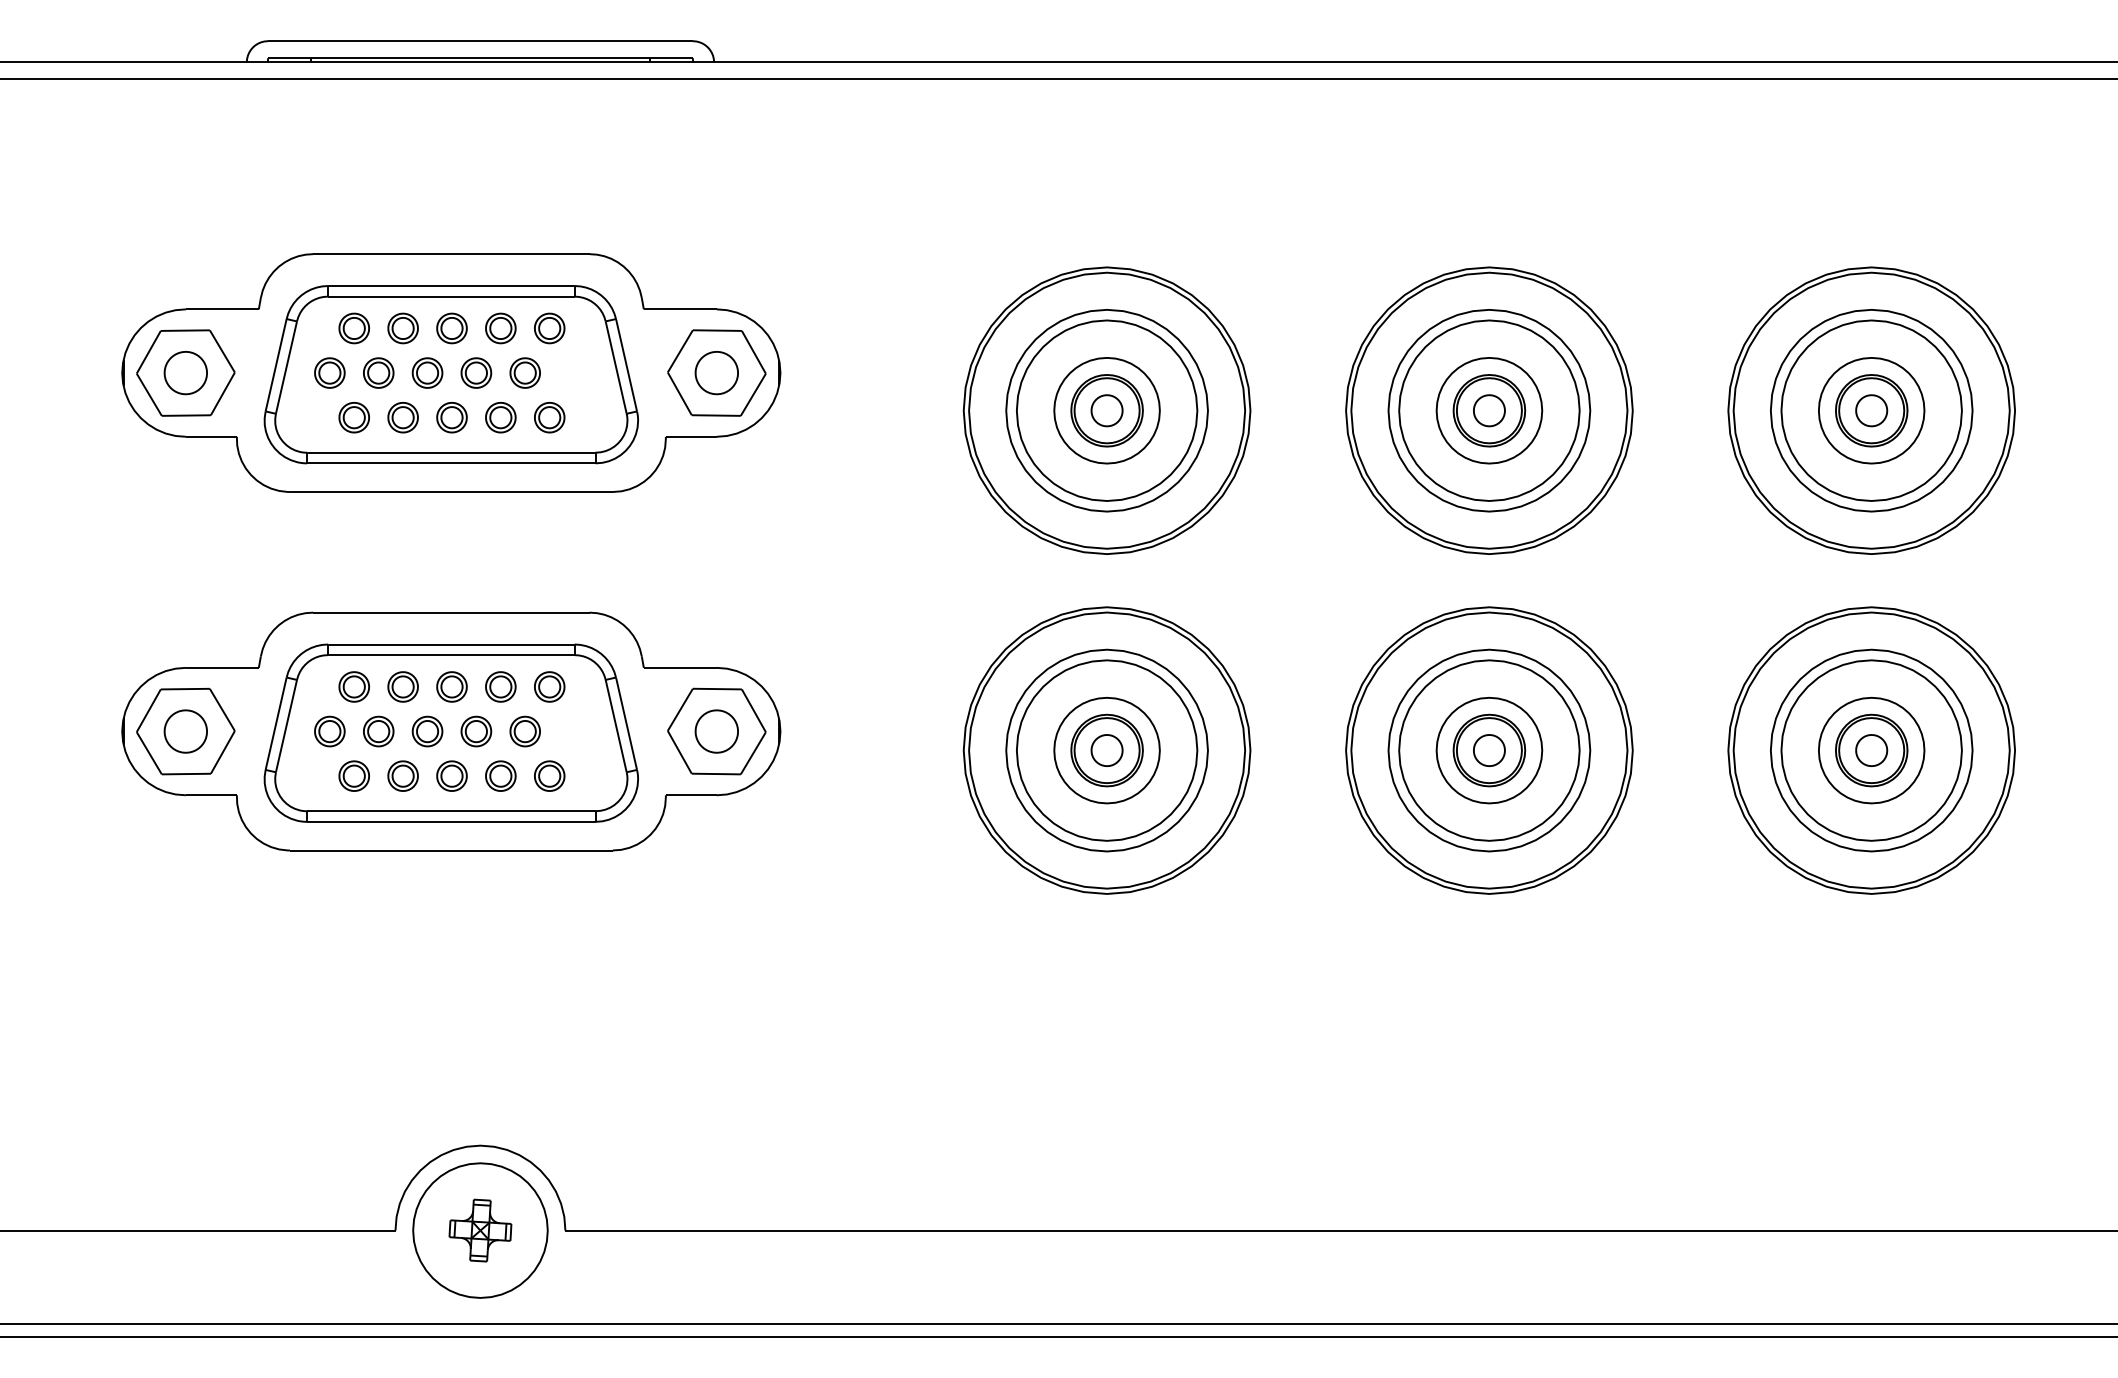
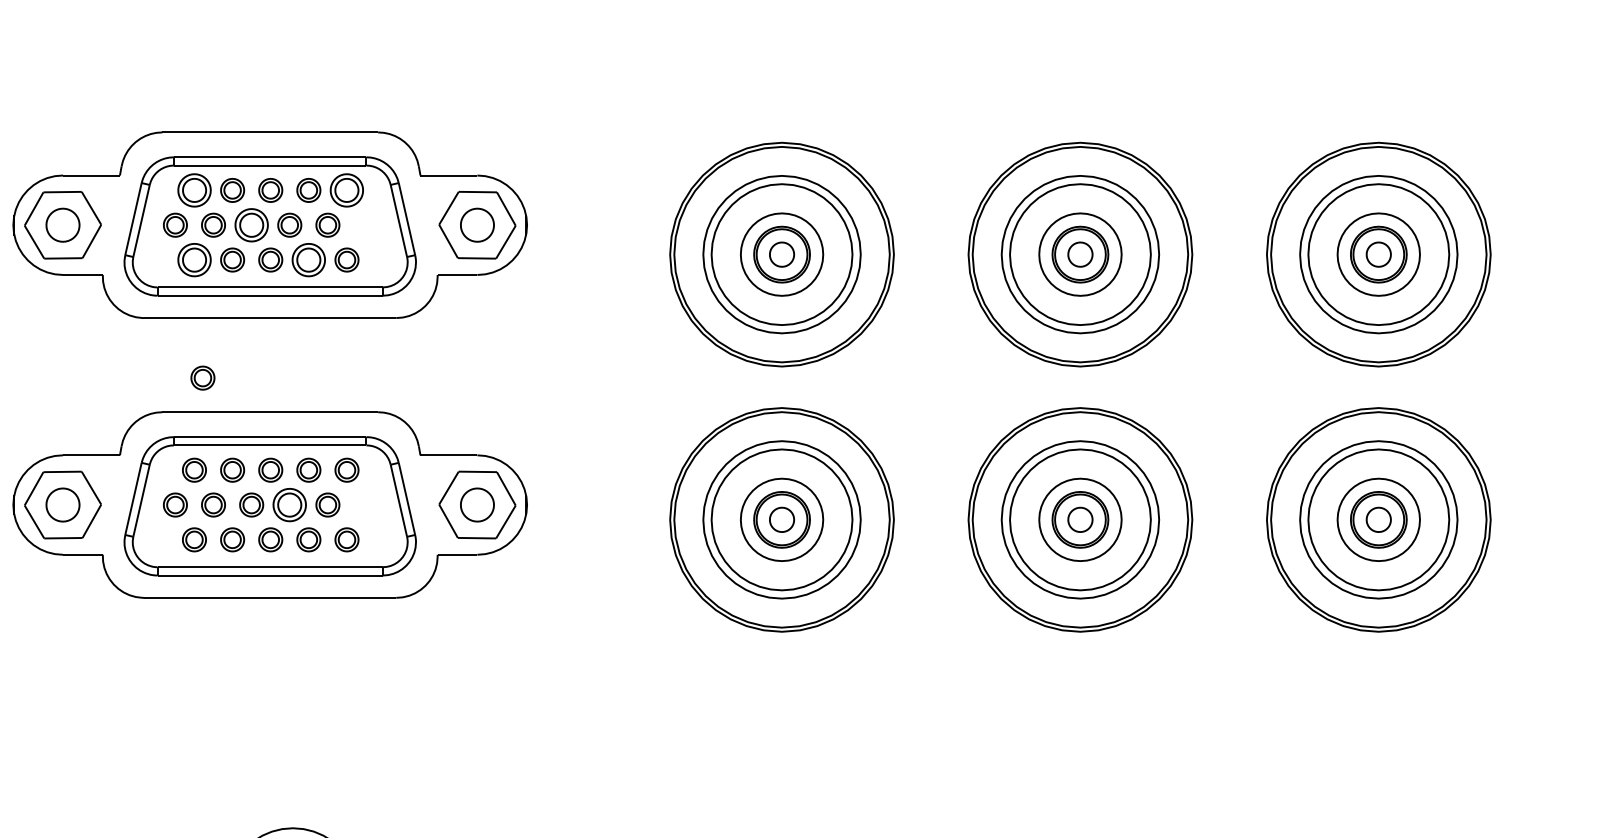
part: (353, 328) -> (193, 190), size x1.4
part: (549, 328) -> (346, 190), size x1.4
part: (427, 372) -> (251, 224), size x1.4
part: (353, 417) -> (193, 259), size x1.4
part: (500, 417) -> (308, 259), size x1.4
part: (364, 568) -> (202, 377), added
part: (476, 731) -> (289, 504), size x1.4

